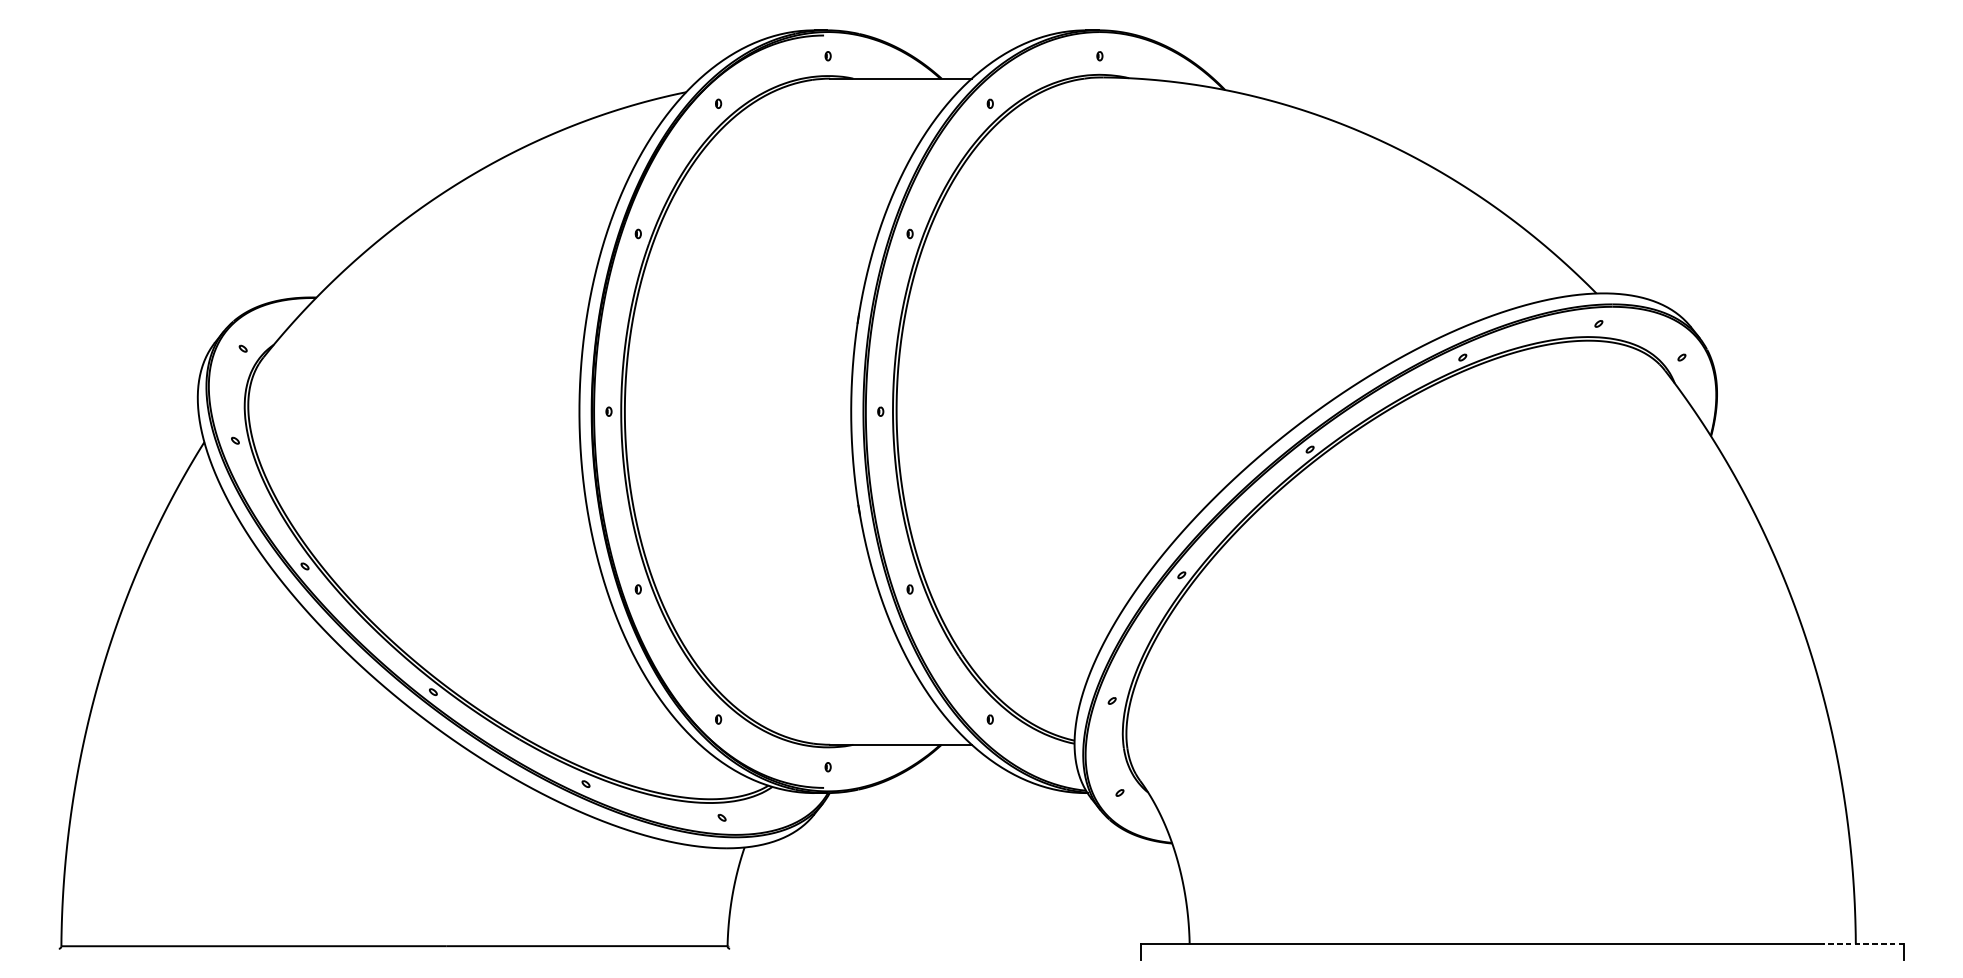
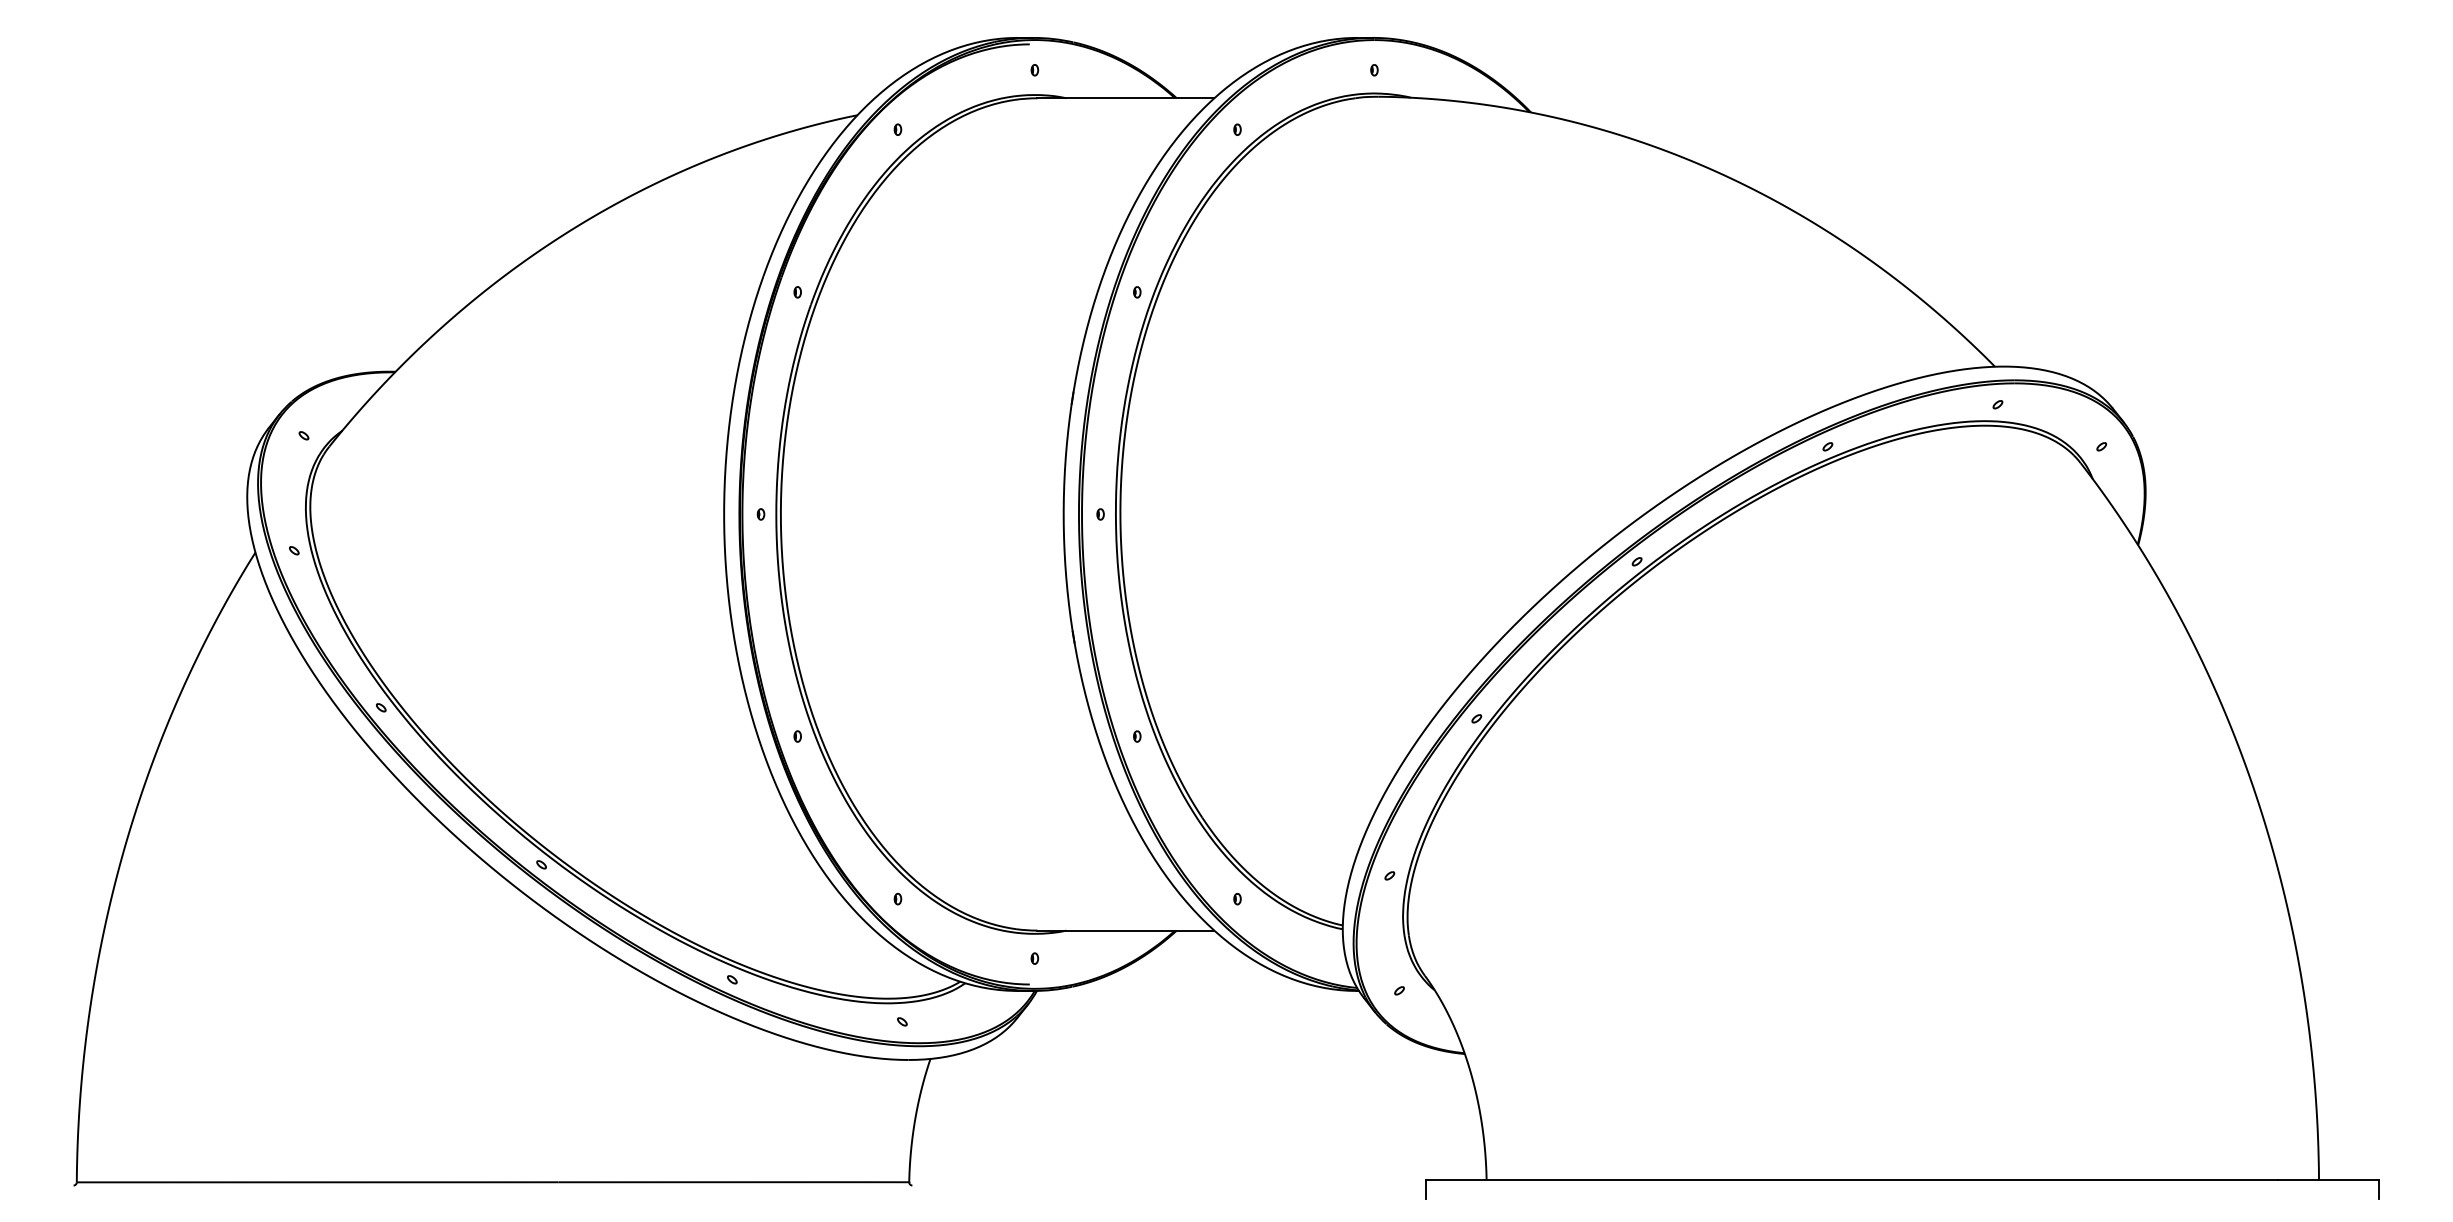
line: (1863, 943) -> (2328, 1179), dashed -> solid

